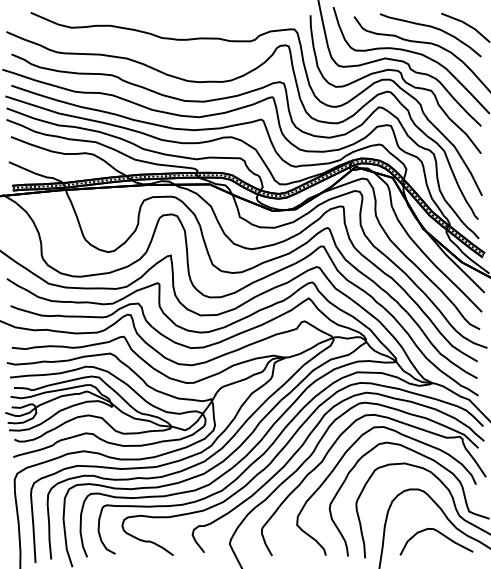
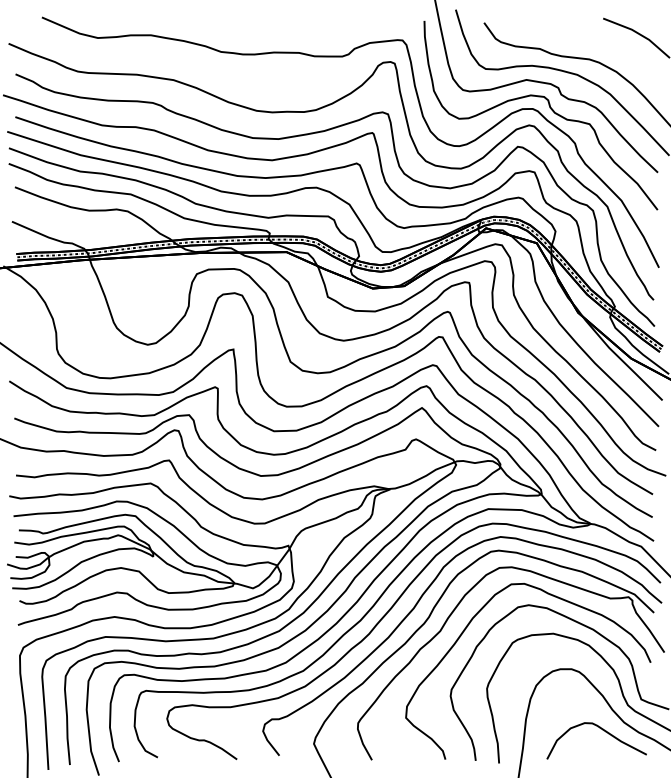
curve: (432, 28) -> (591, 38), removed

